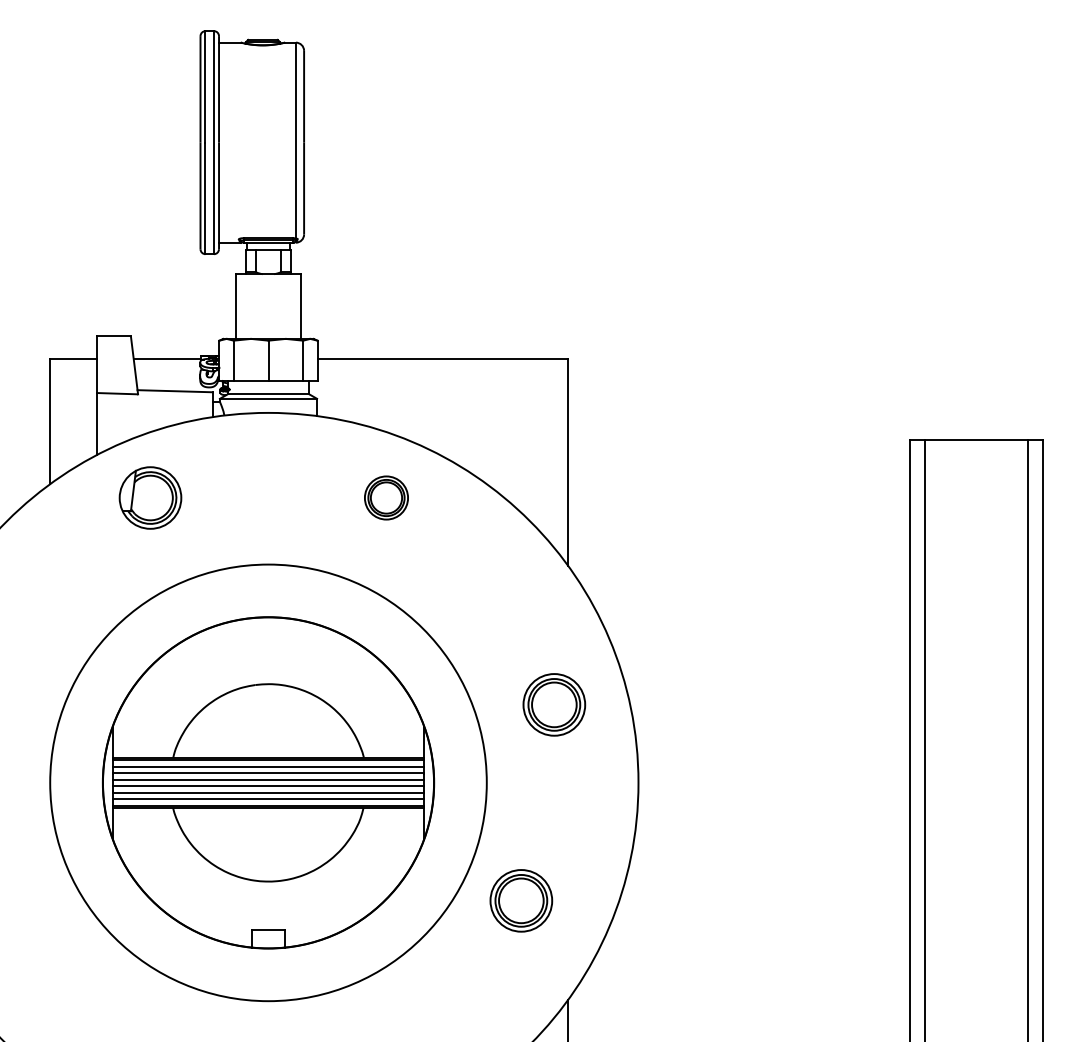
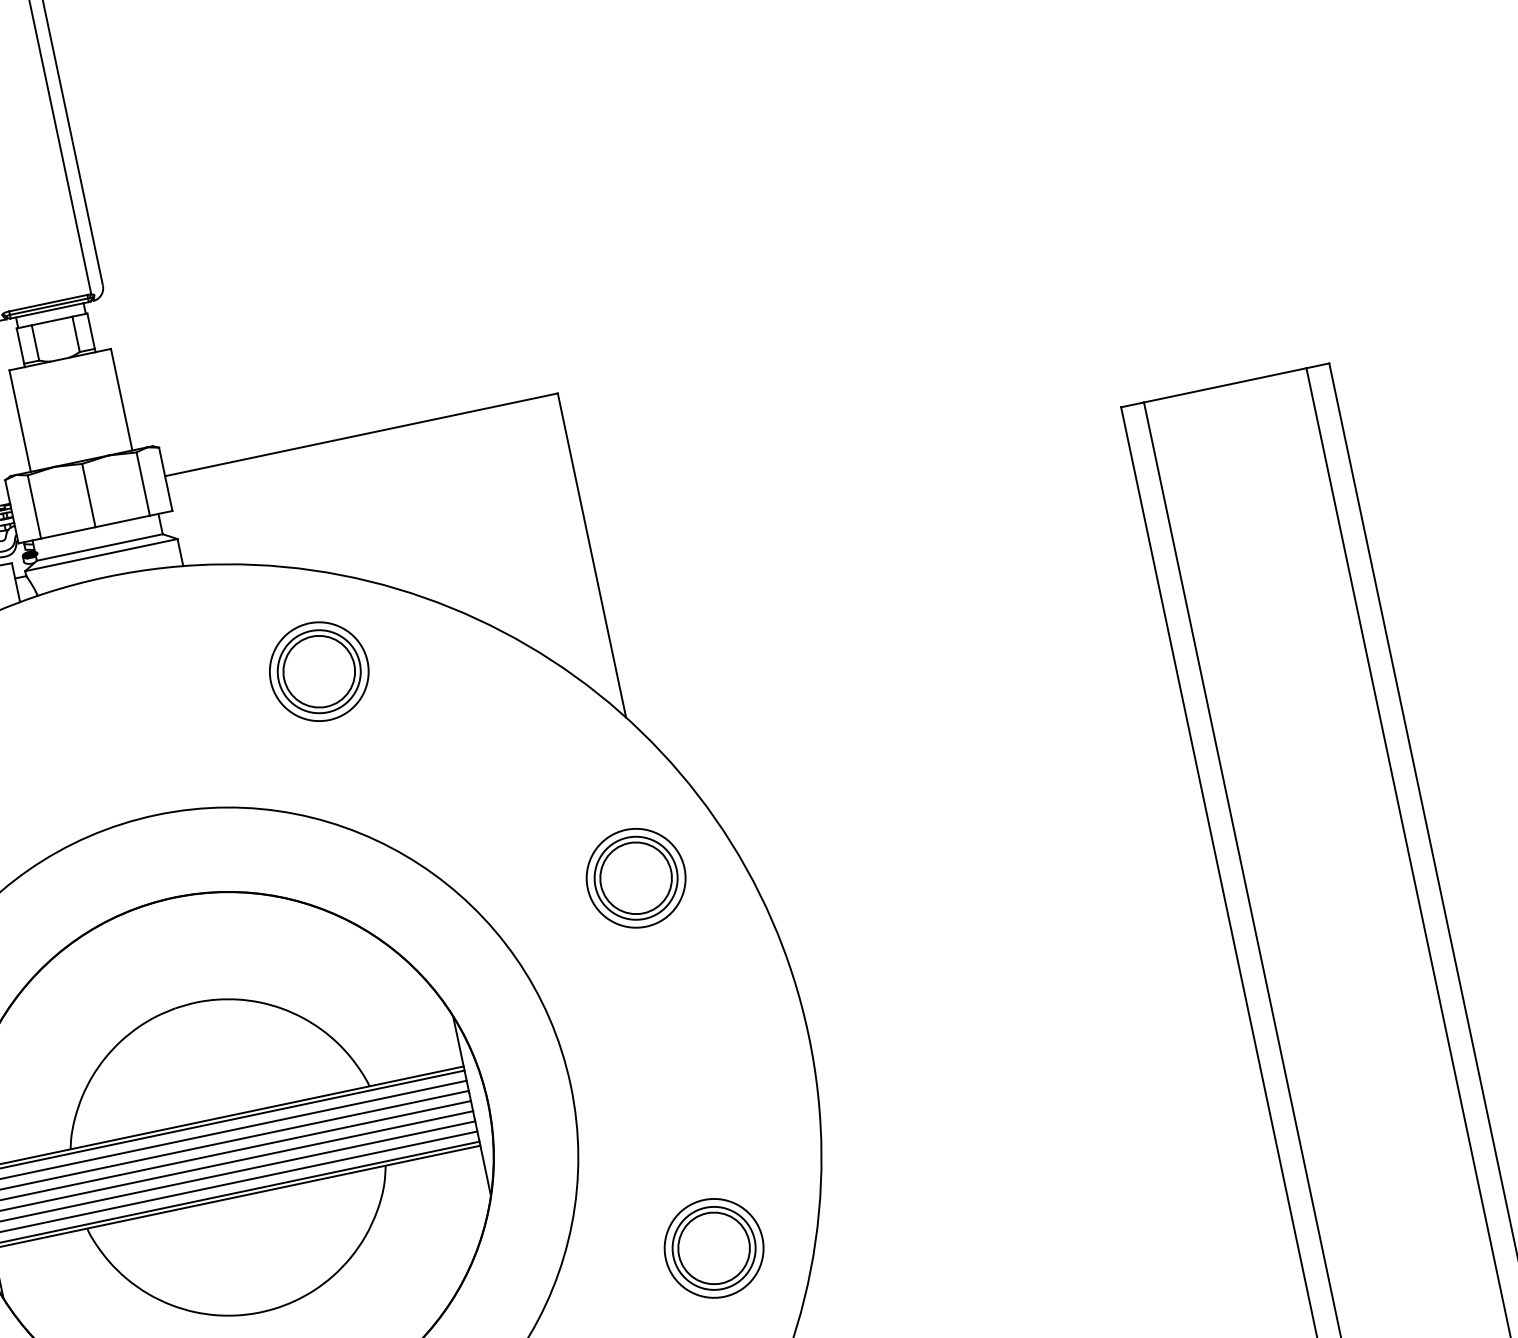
part: (386, 497) -> (319, 670), size x1.43
part: (554, 704) -> (636, 877), moved
part: (521, 900) -> (714, 1247), moved

